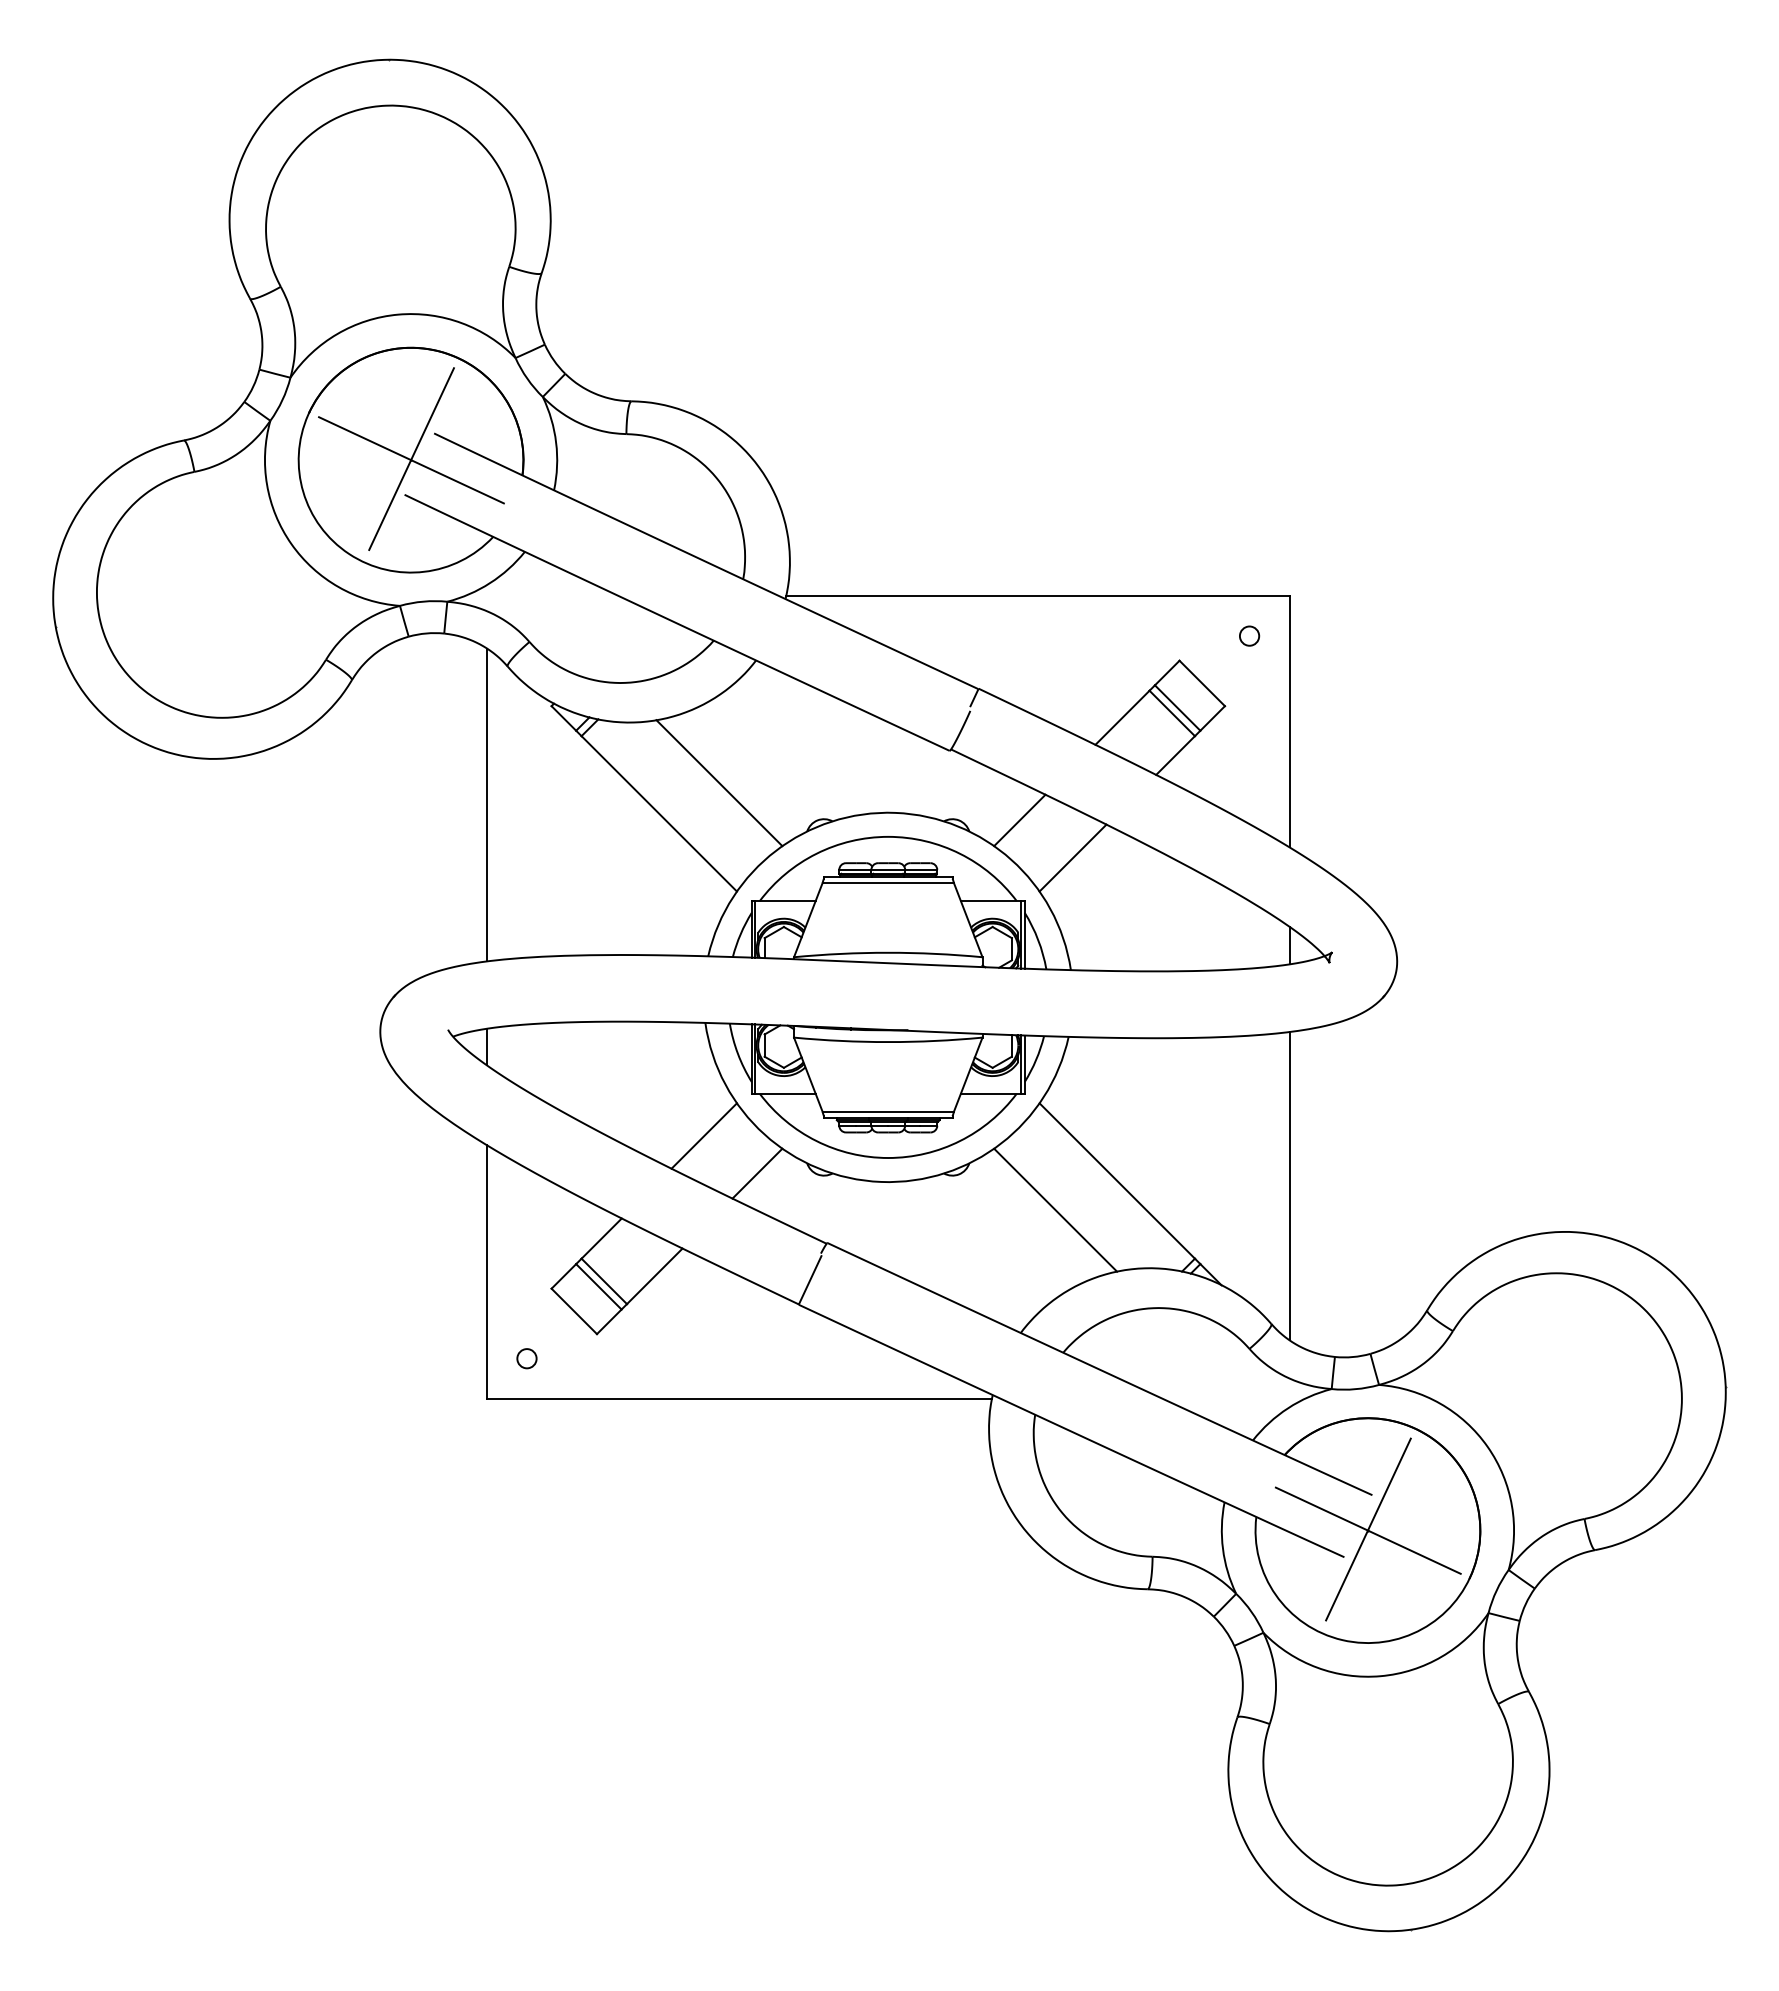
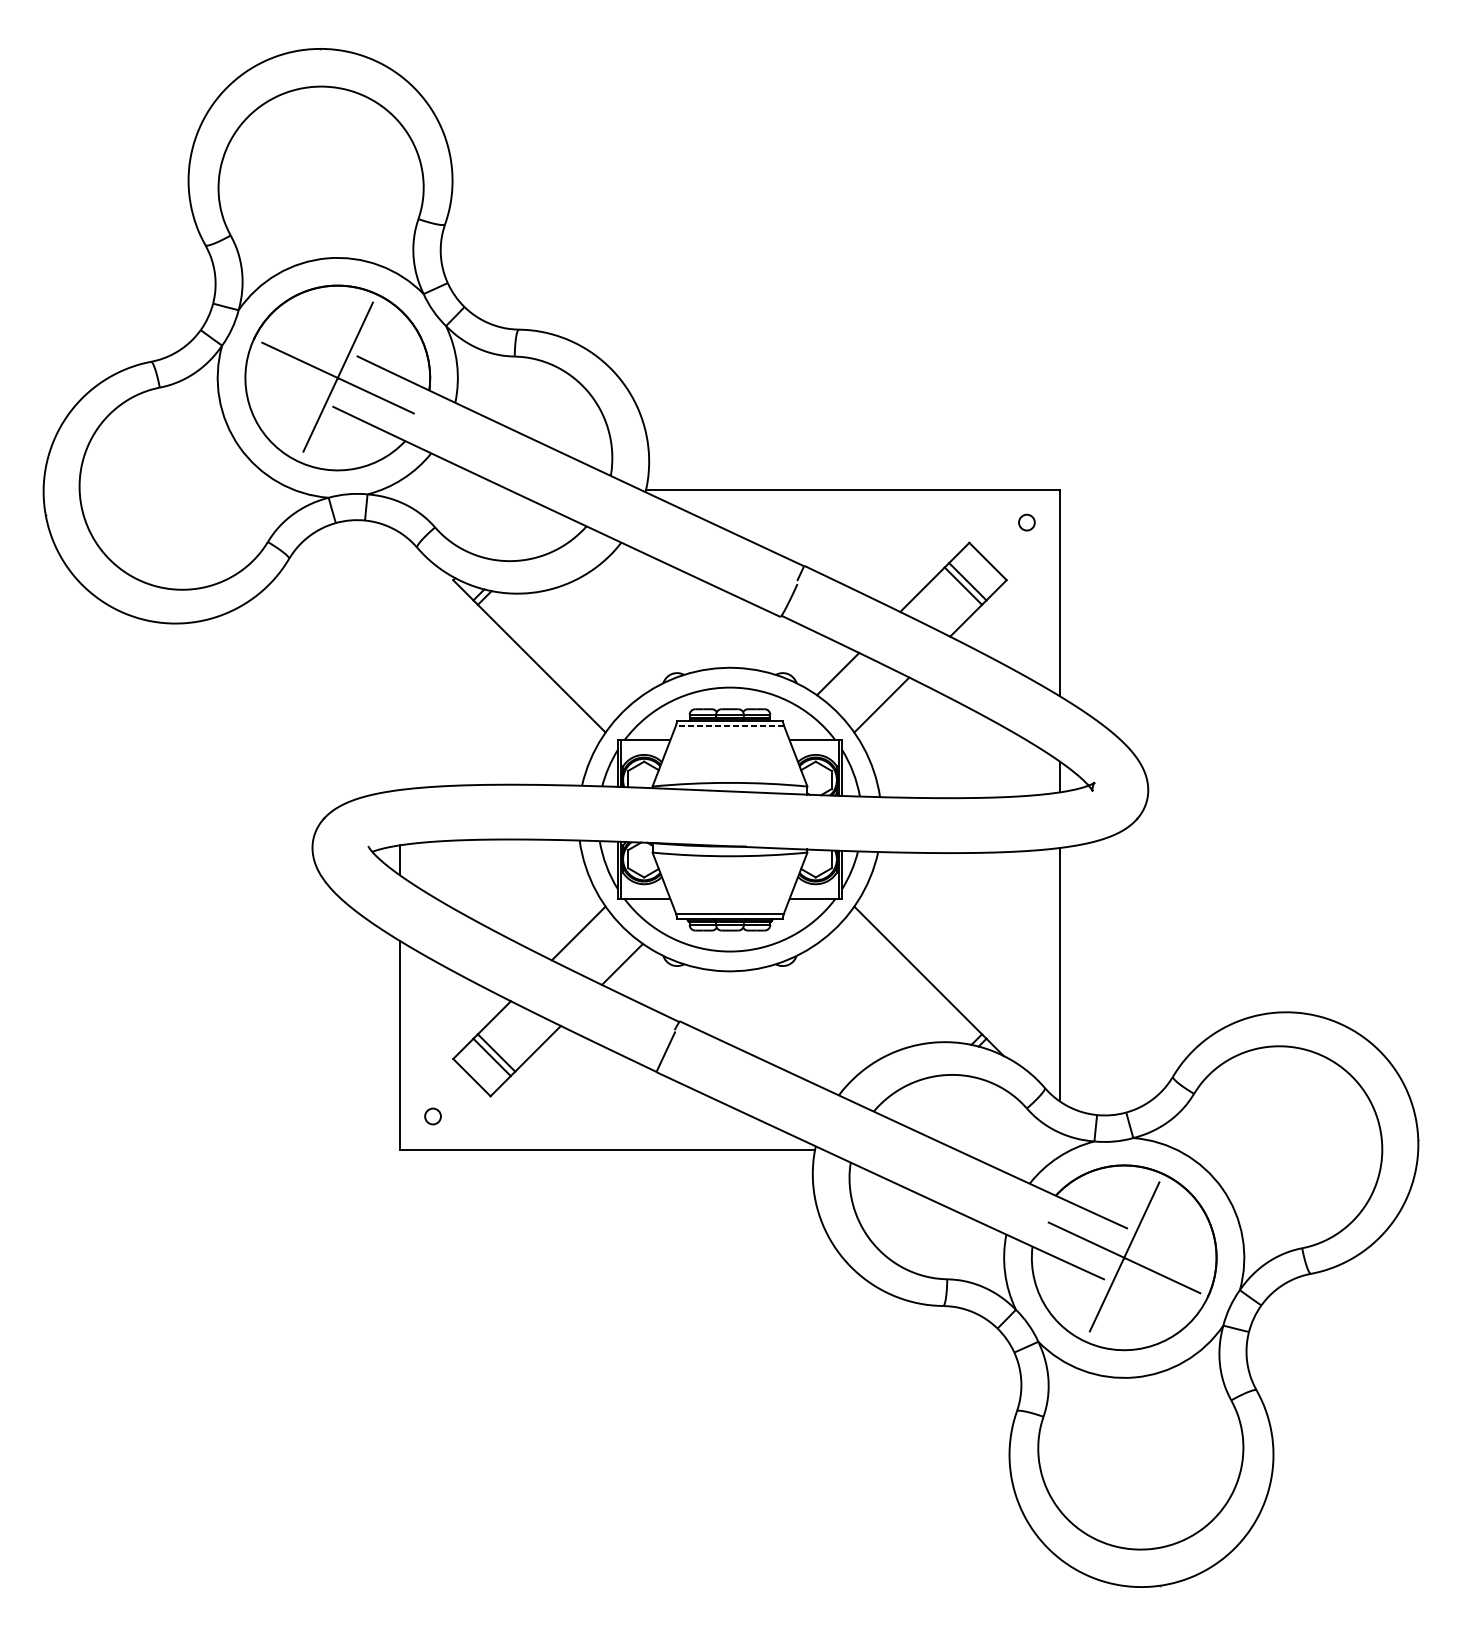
line: (719, 783) -> (591, 643), removed
line: (486, 804) -> (399, 661), removed
line: (888, 883) -> (730, 725), solid -> dashed
line: (1055, 1209) -> (867, 993), removed

